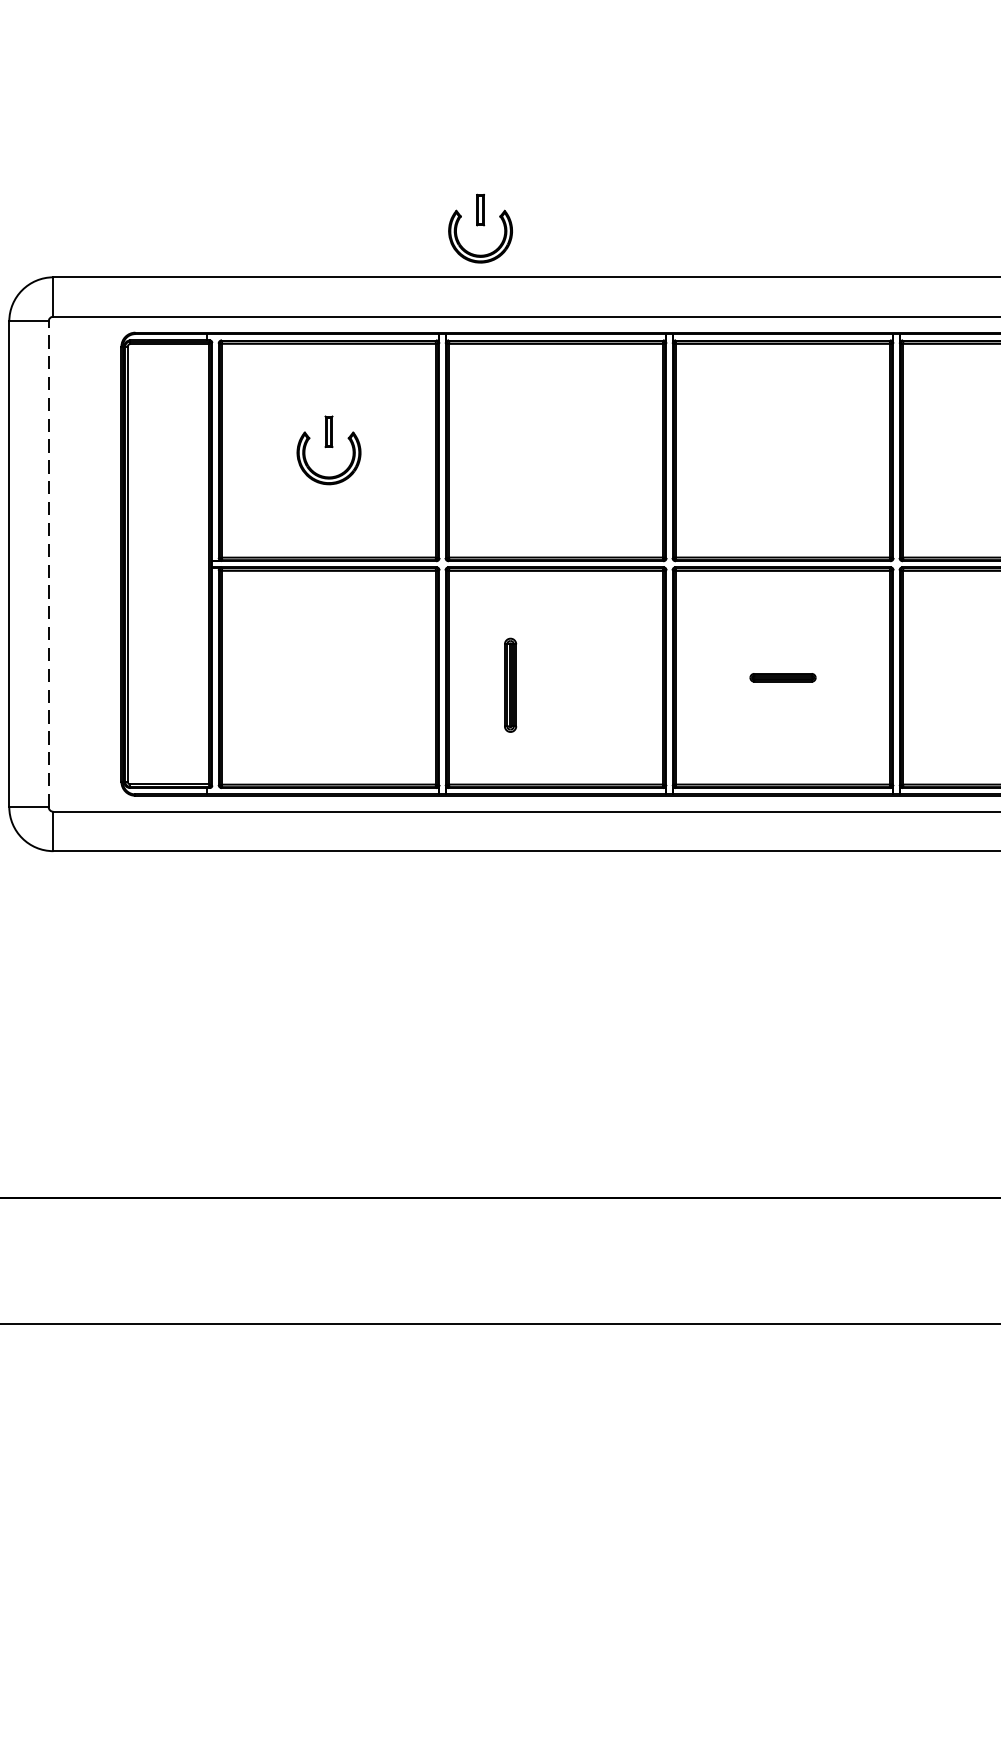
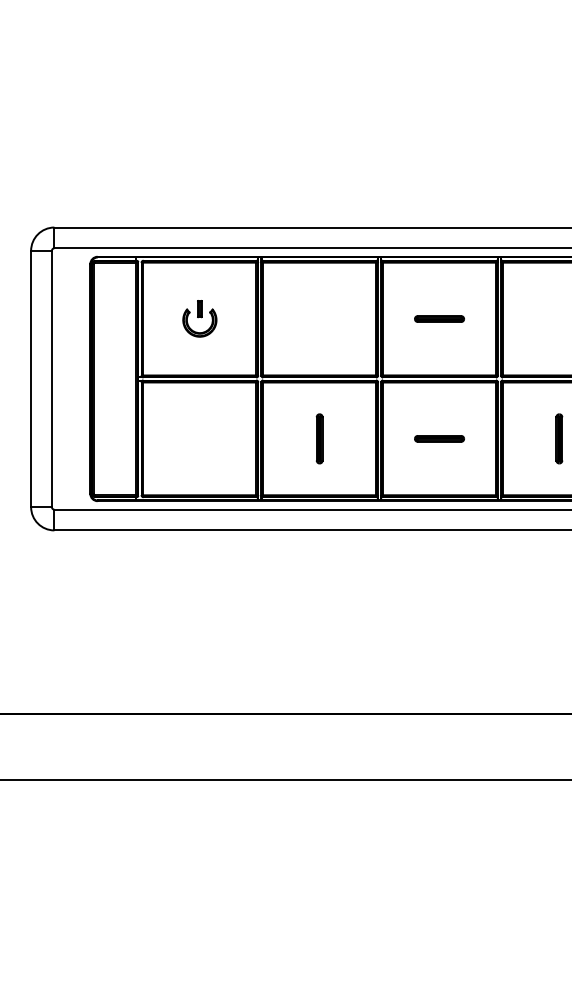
part: (479, 227) -> (279, 201), removed
part: (783, 449) -> (439, 318), added
line: (47, 563) -> (51, 378), dashed -> solid
part: (783, 676) -> (439, 438), size x1.43
part: (510, 684) -> (319, 438), moved

